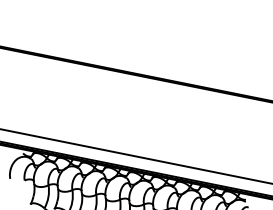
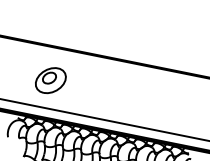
part: (65, 104) -> (50, 80), added

